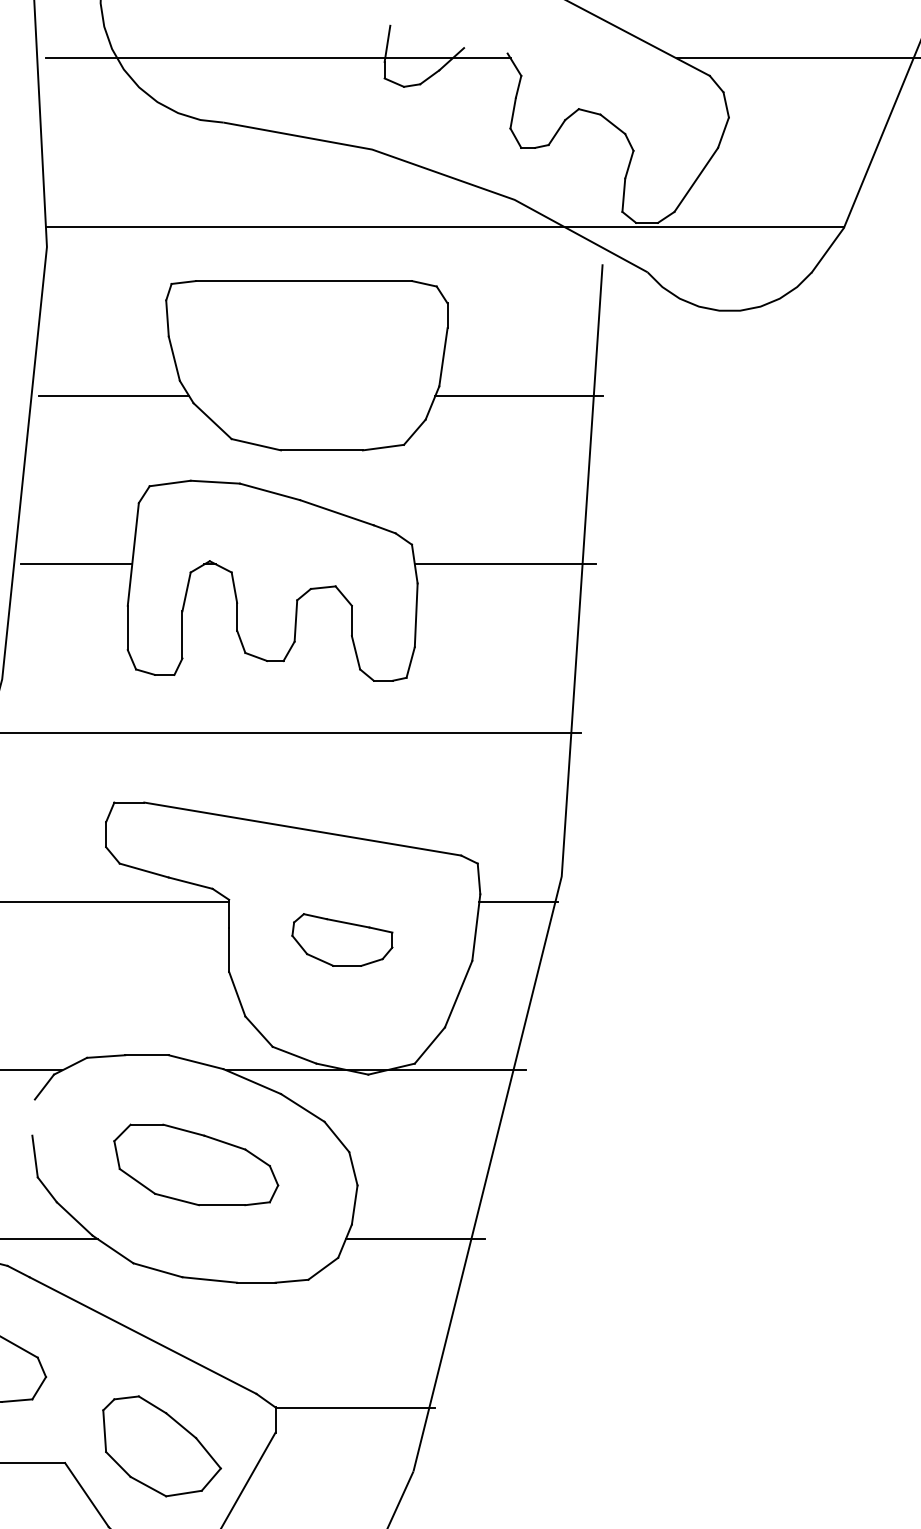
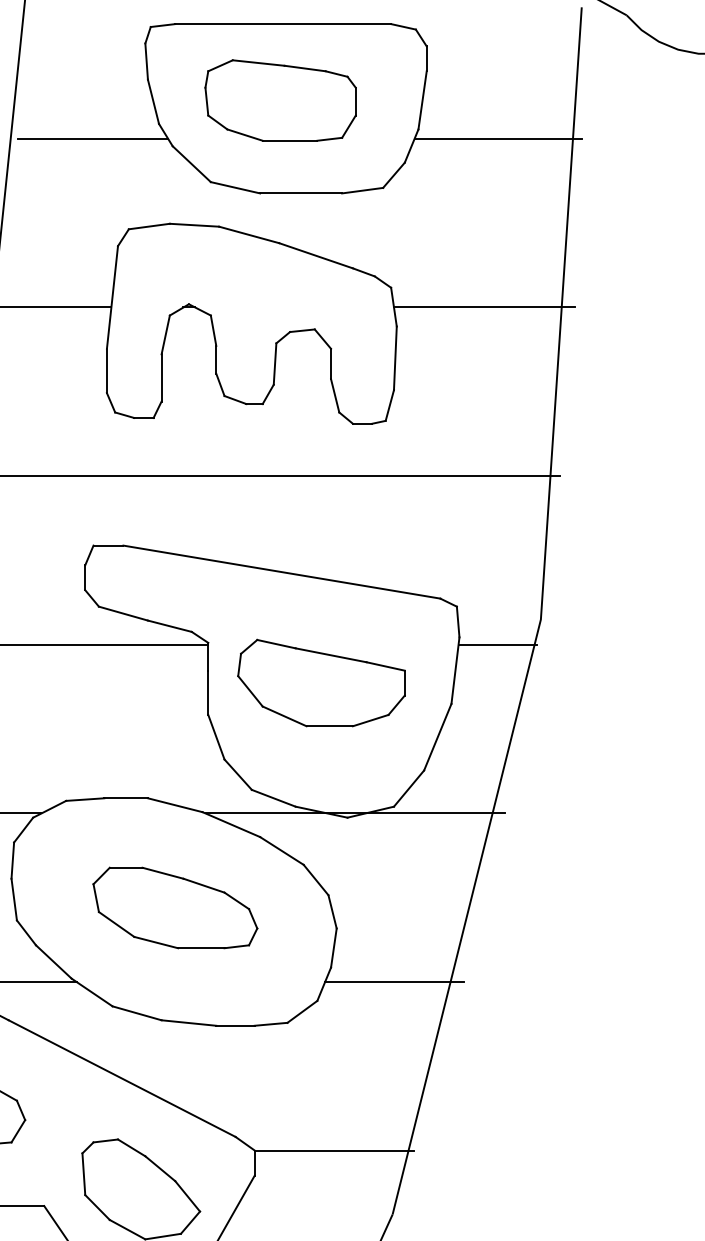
part: (301, 357) -> (280, 100), added
part: (342, 939) -> (321, 682), size x1.67
line: (33, 1117) -> (12, 860), added

